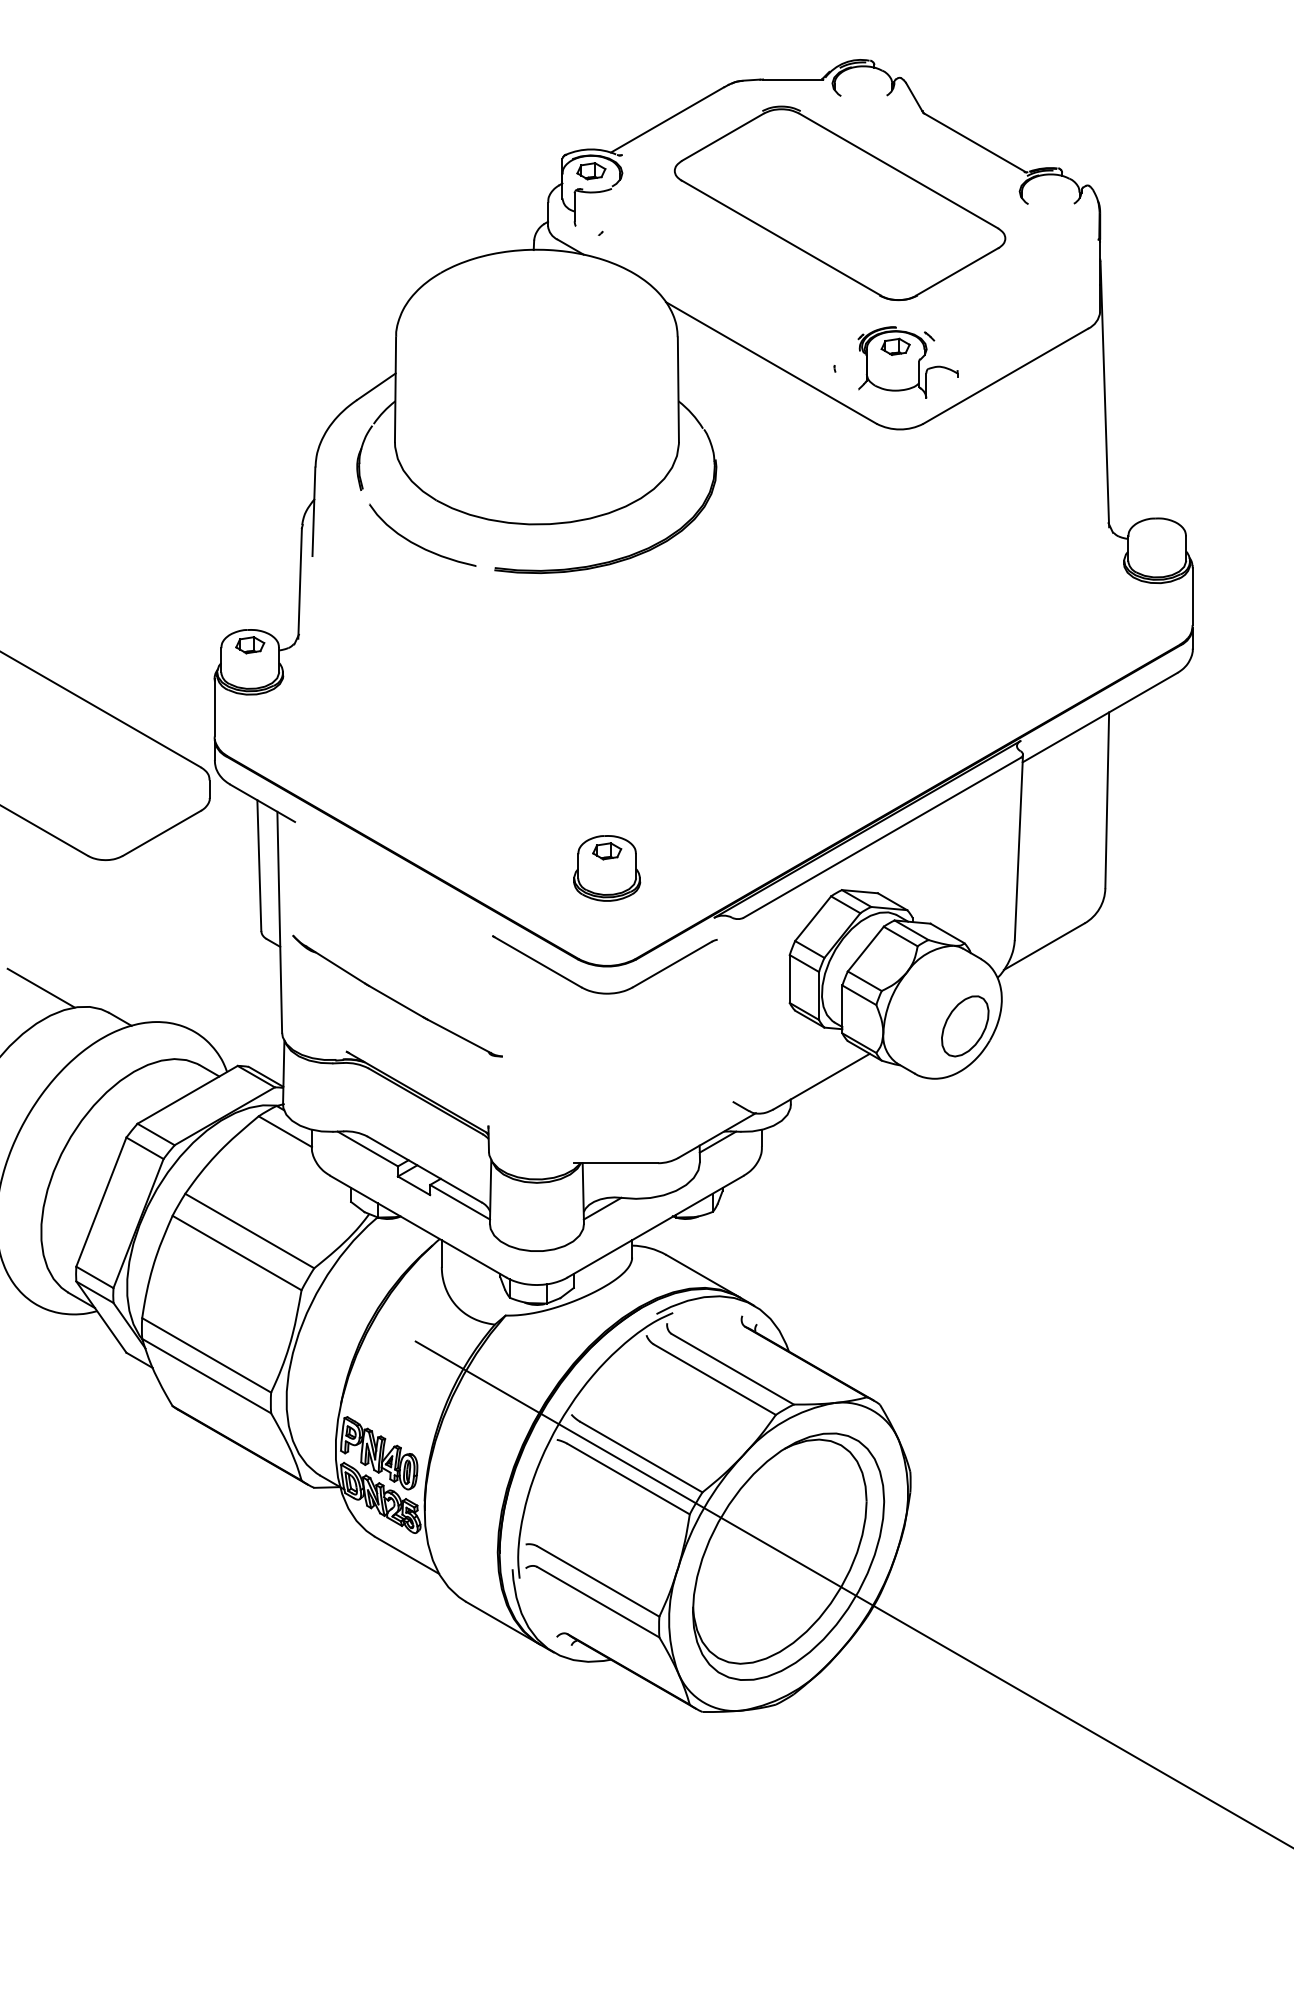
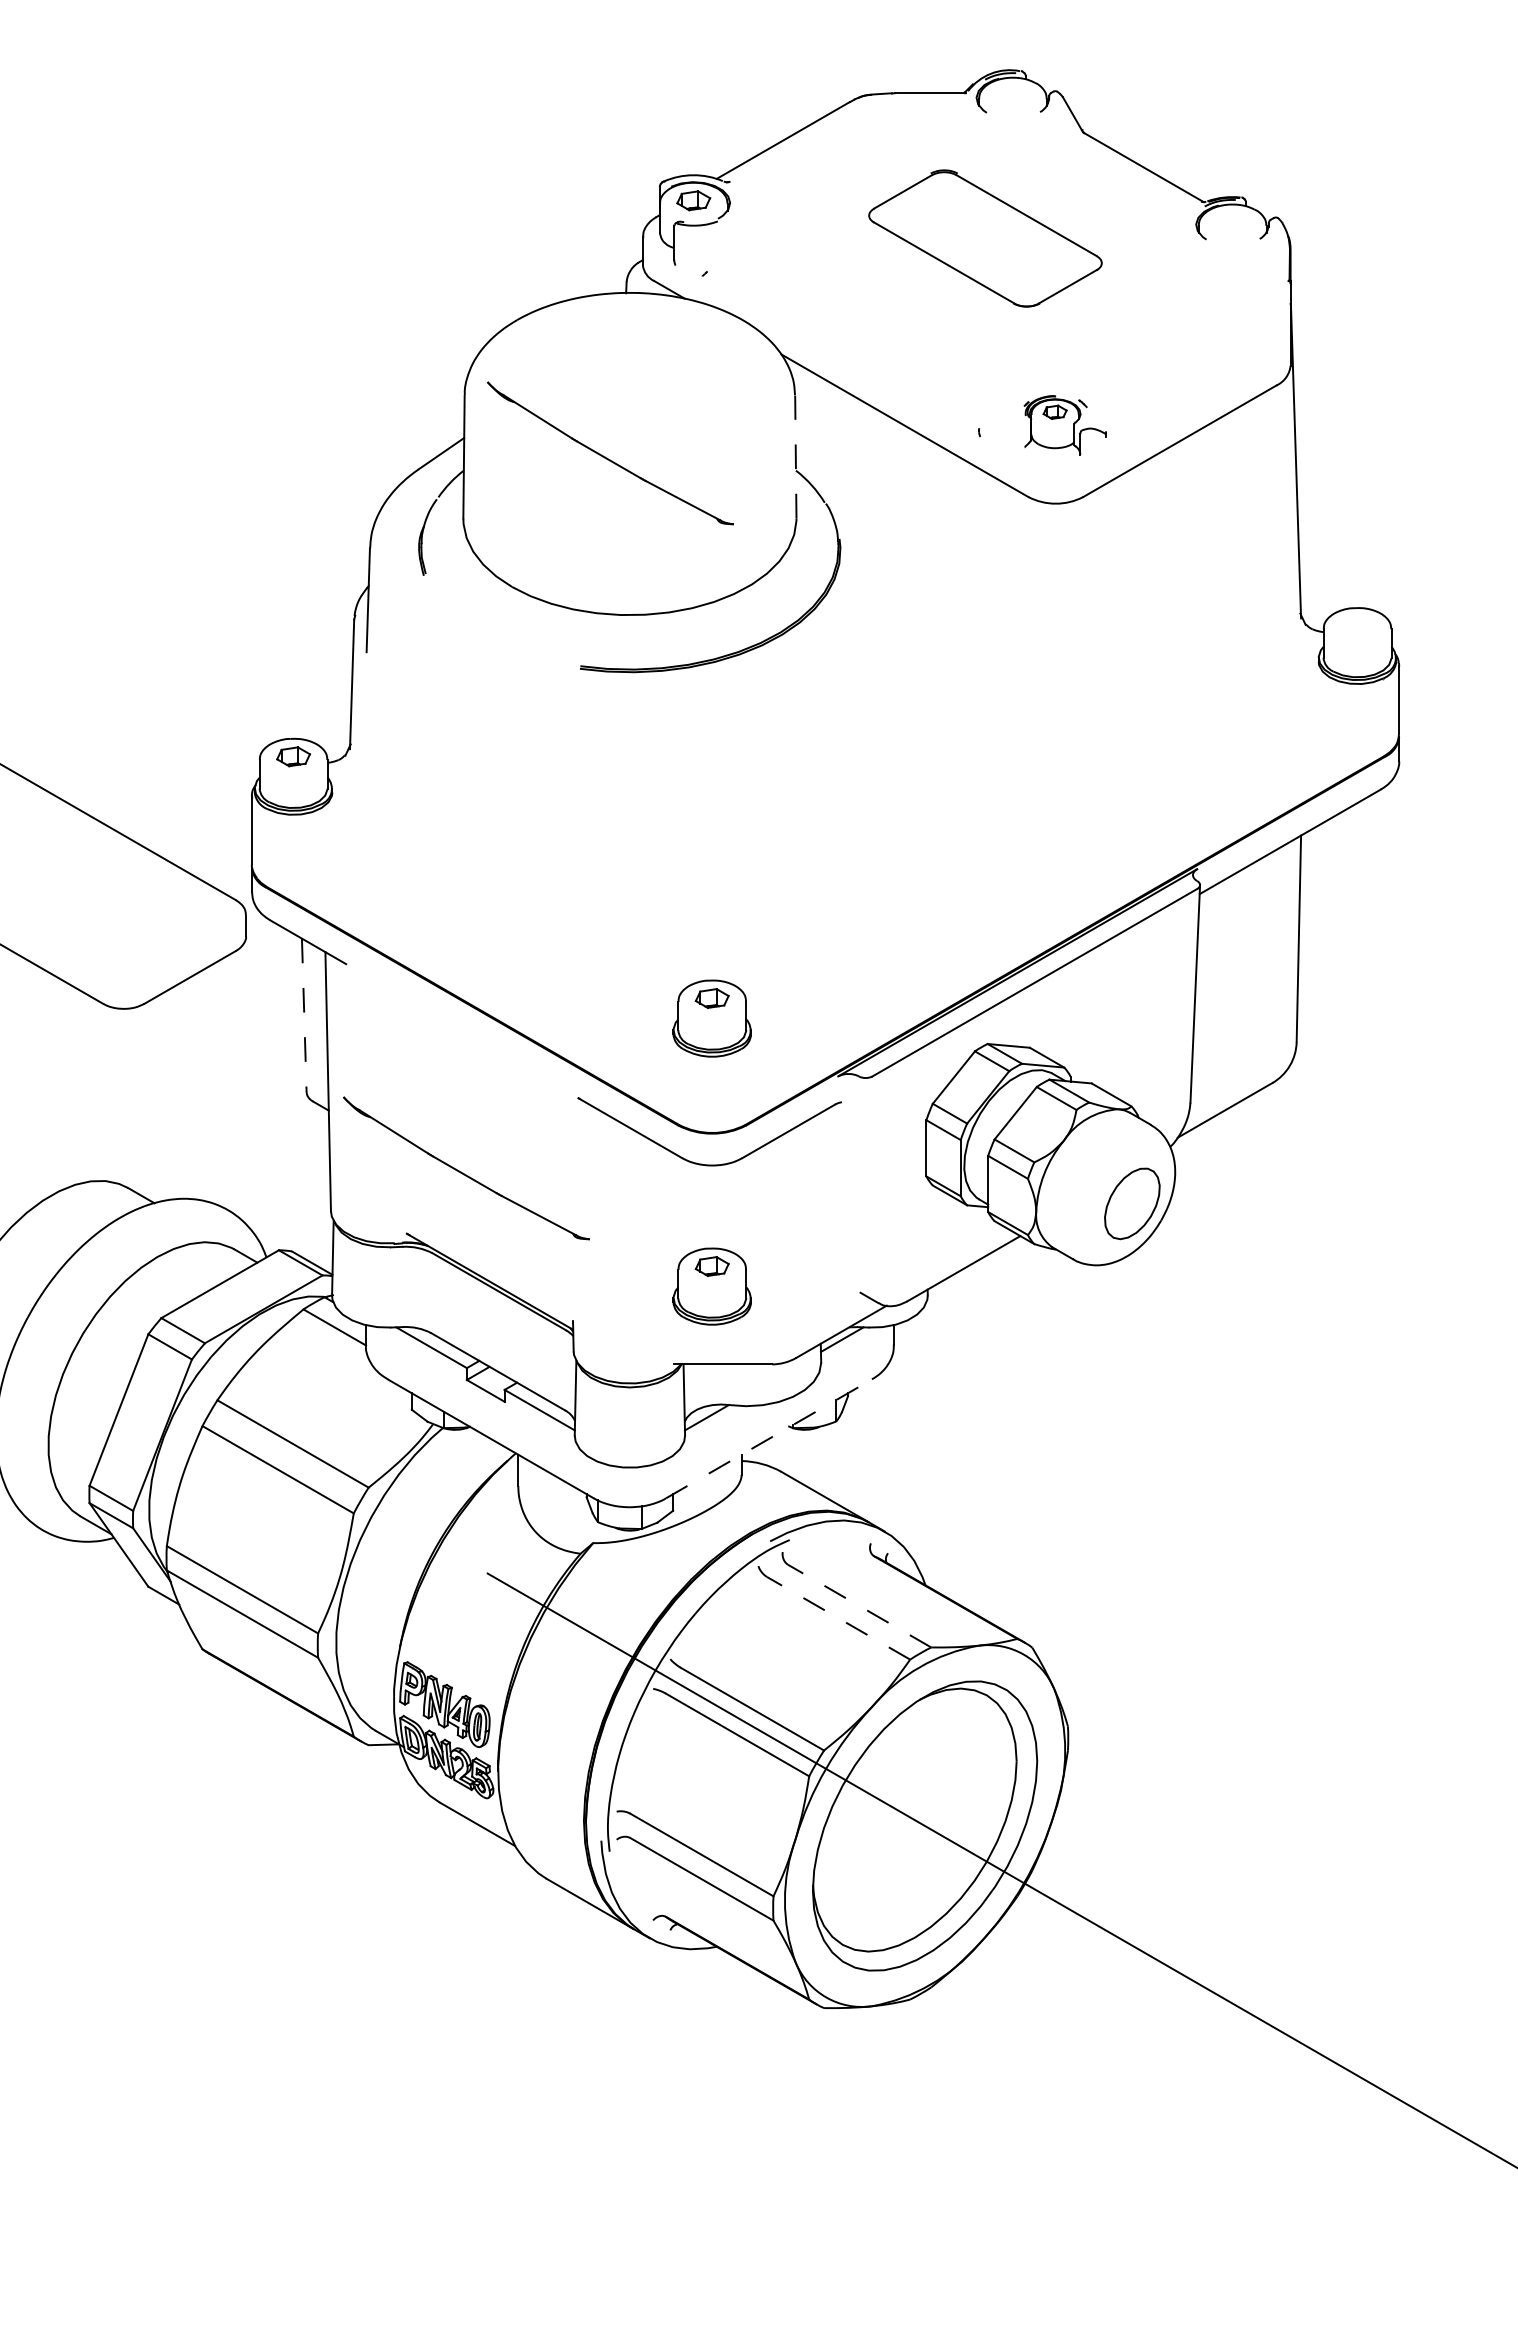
part: (840, 203) -> (985, 238), size x0.6
part: (908, 361) -> (1065, 424), size x0.7
part: (520, 386) -> (610, 453), added
line: (678, 389) -> (795, 456), solid -> dashed
part: (417, 544) -> (489, 638), removed
line: (259, 865) -> (304, 1015), solid -> dashed
line: (41, 987) -> (48, 1158), removed
part: (606, 1096) -> (711, 1286), added
line: (655, 1226) -> (769, 1438), solid -> dashed
line: (732, 1369) -> (859, 1606), solid -> dashed
line: (714, 1379) -> (838, 1618), solid -> dashed

